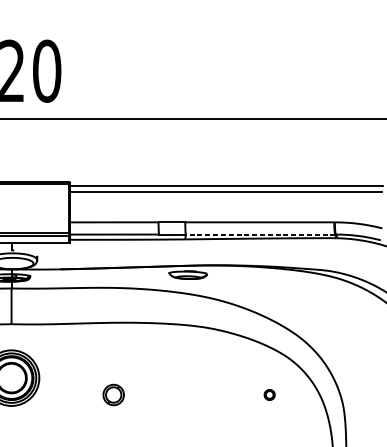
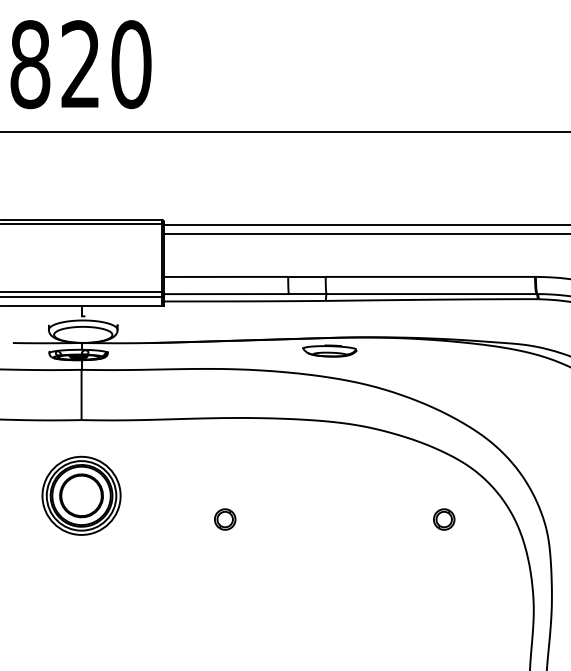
line: (260, 234) -> (431, 294), dashed -> solid
part: (113, 394) -> (225, 519), size x0.71
part: (269, 394) -> (444, 519), size x1.43

